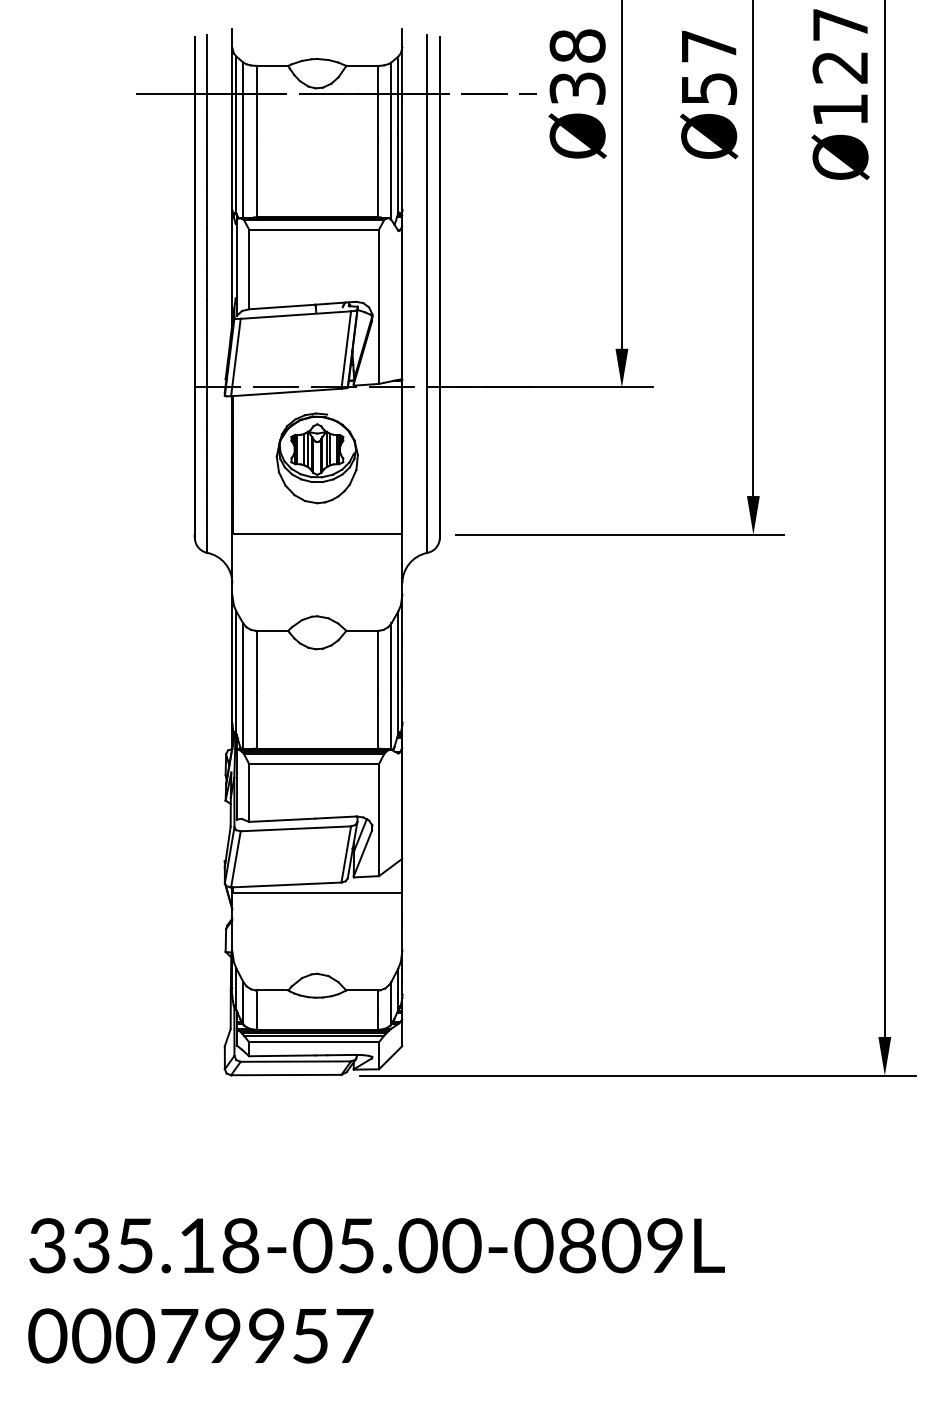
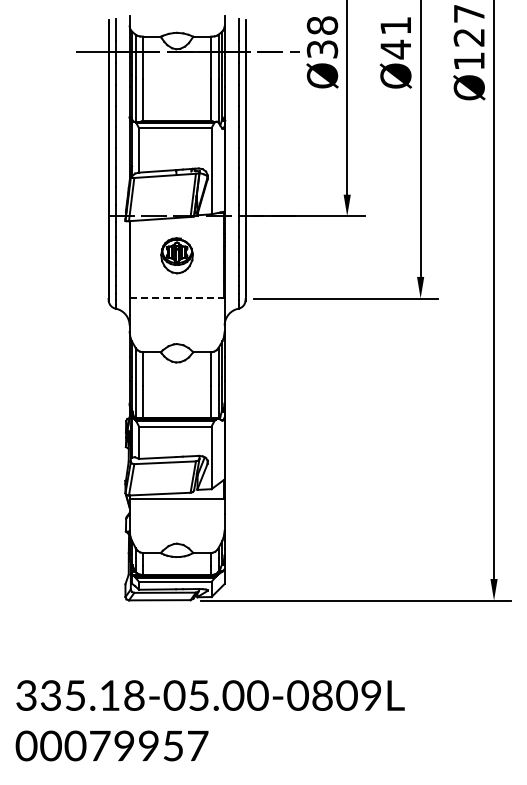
text: (708, 69) -> (395, 38), Ø57 -> Ø41
part: (316, 457) -> (176, 255), size x0.7
line: (317, 534) -> (177, 298), solid -> dashed

